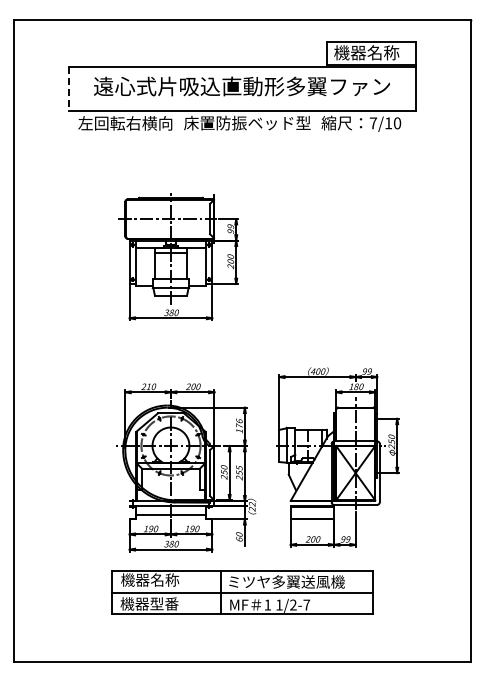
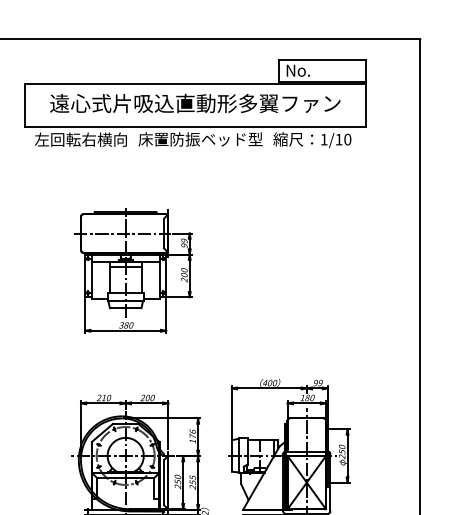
text: (366, 52) -> (317, 70), 機器名称 -> No.
line: (68, 88) -> (25, 105), dashed -> solid
text: (372, 123) -> (323, 139), 7/10 -> 1/10

